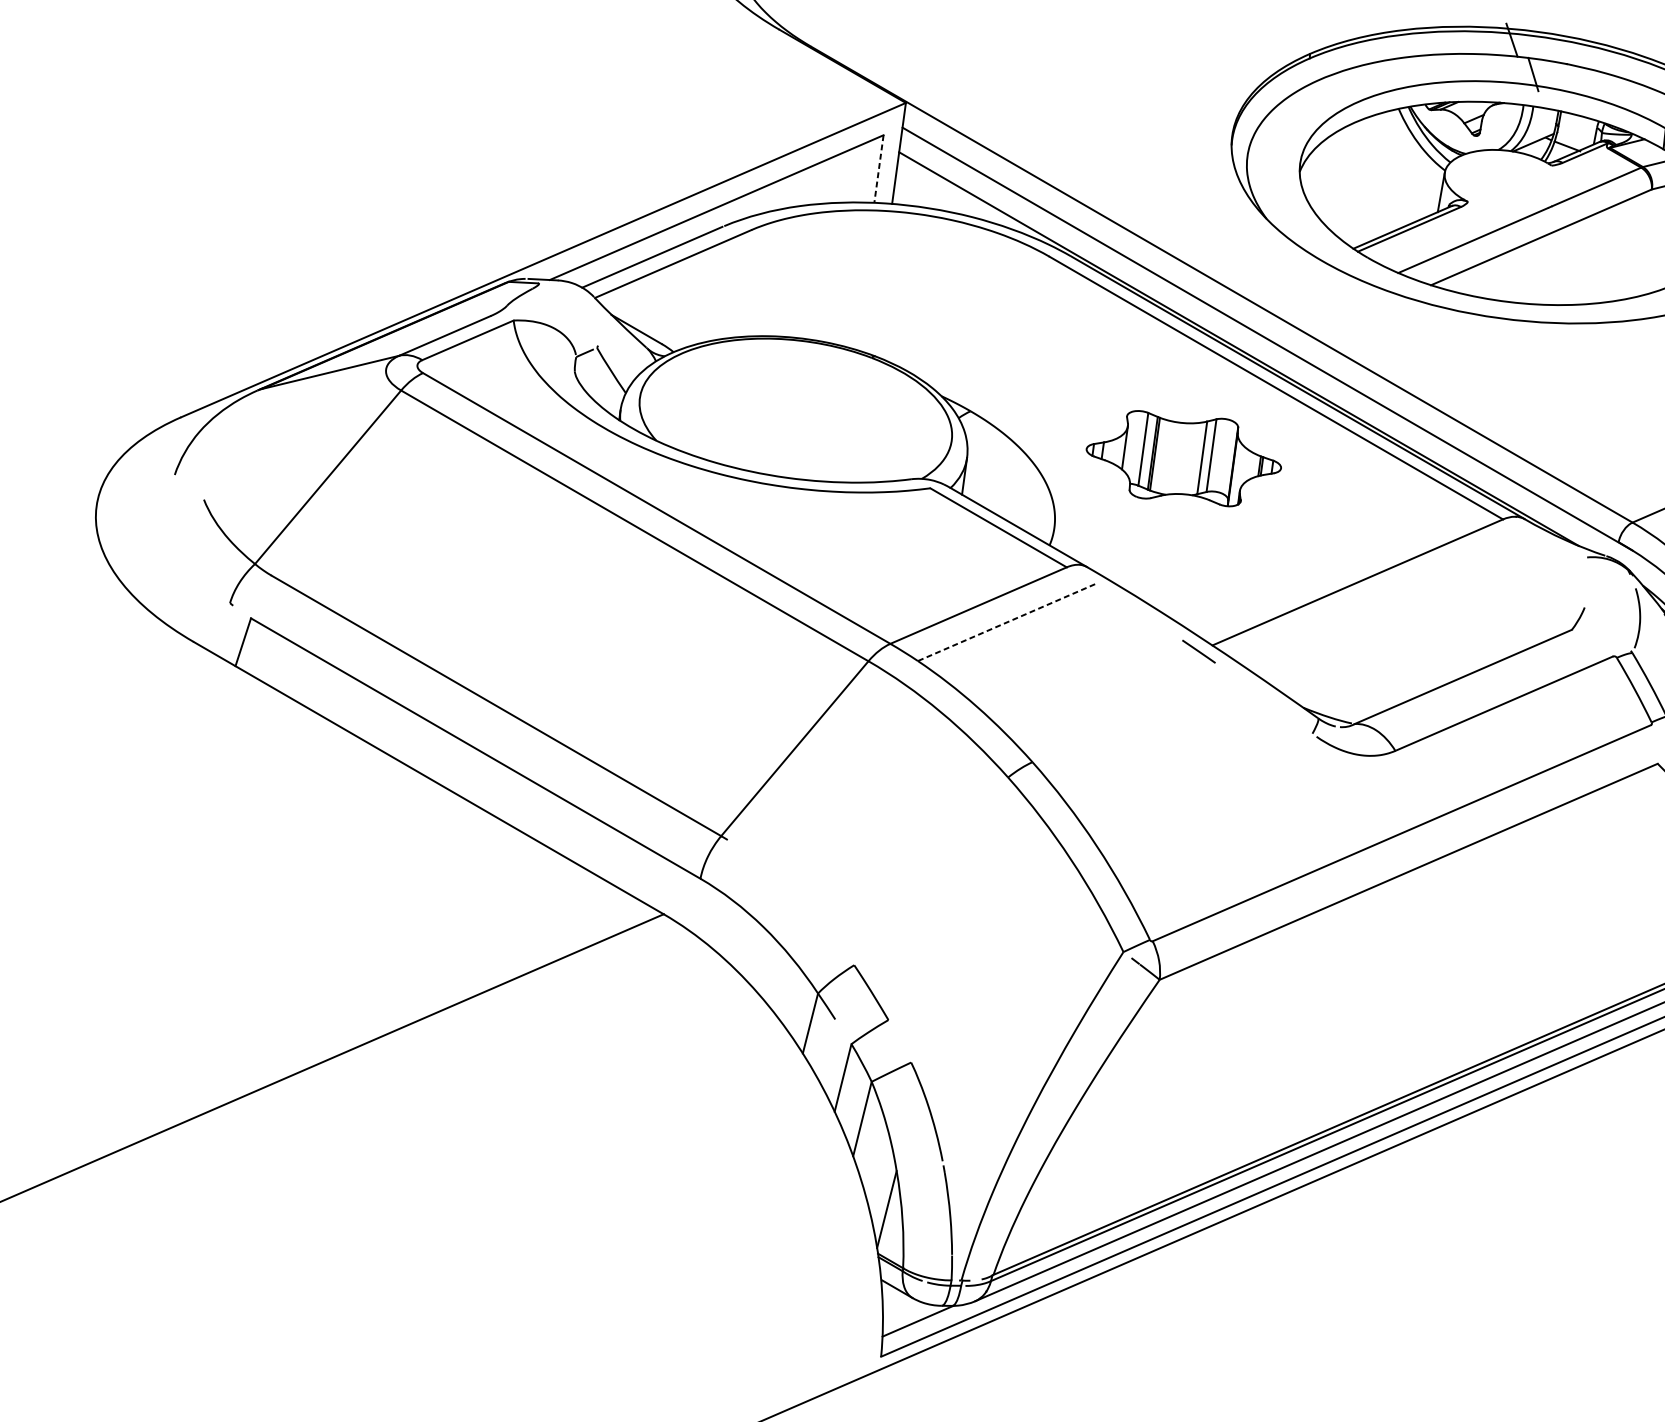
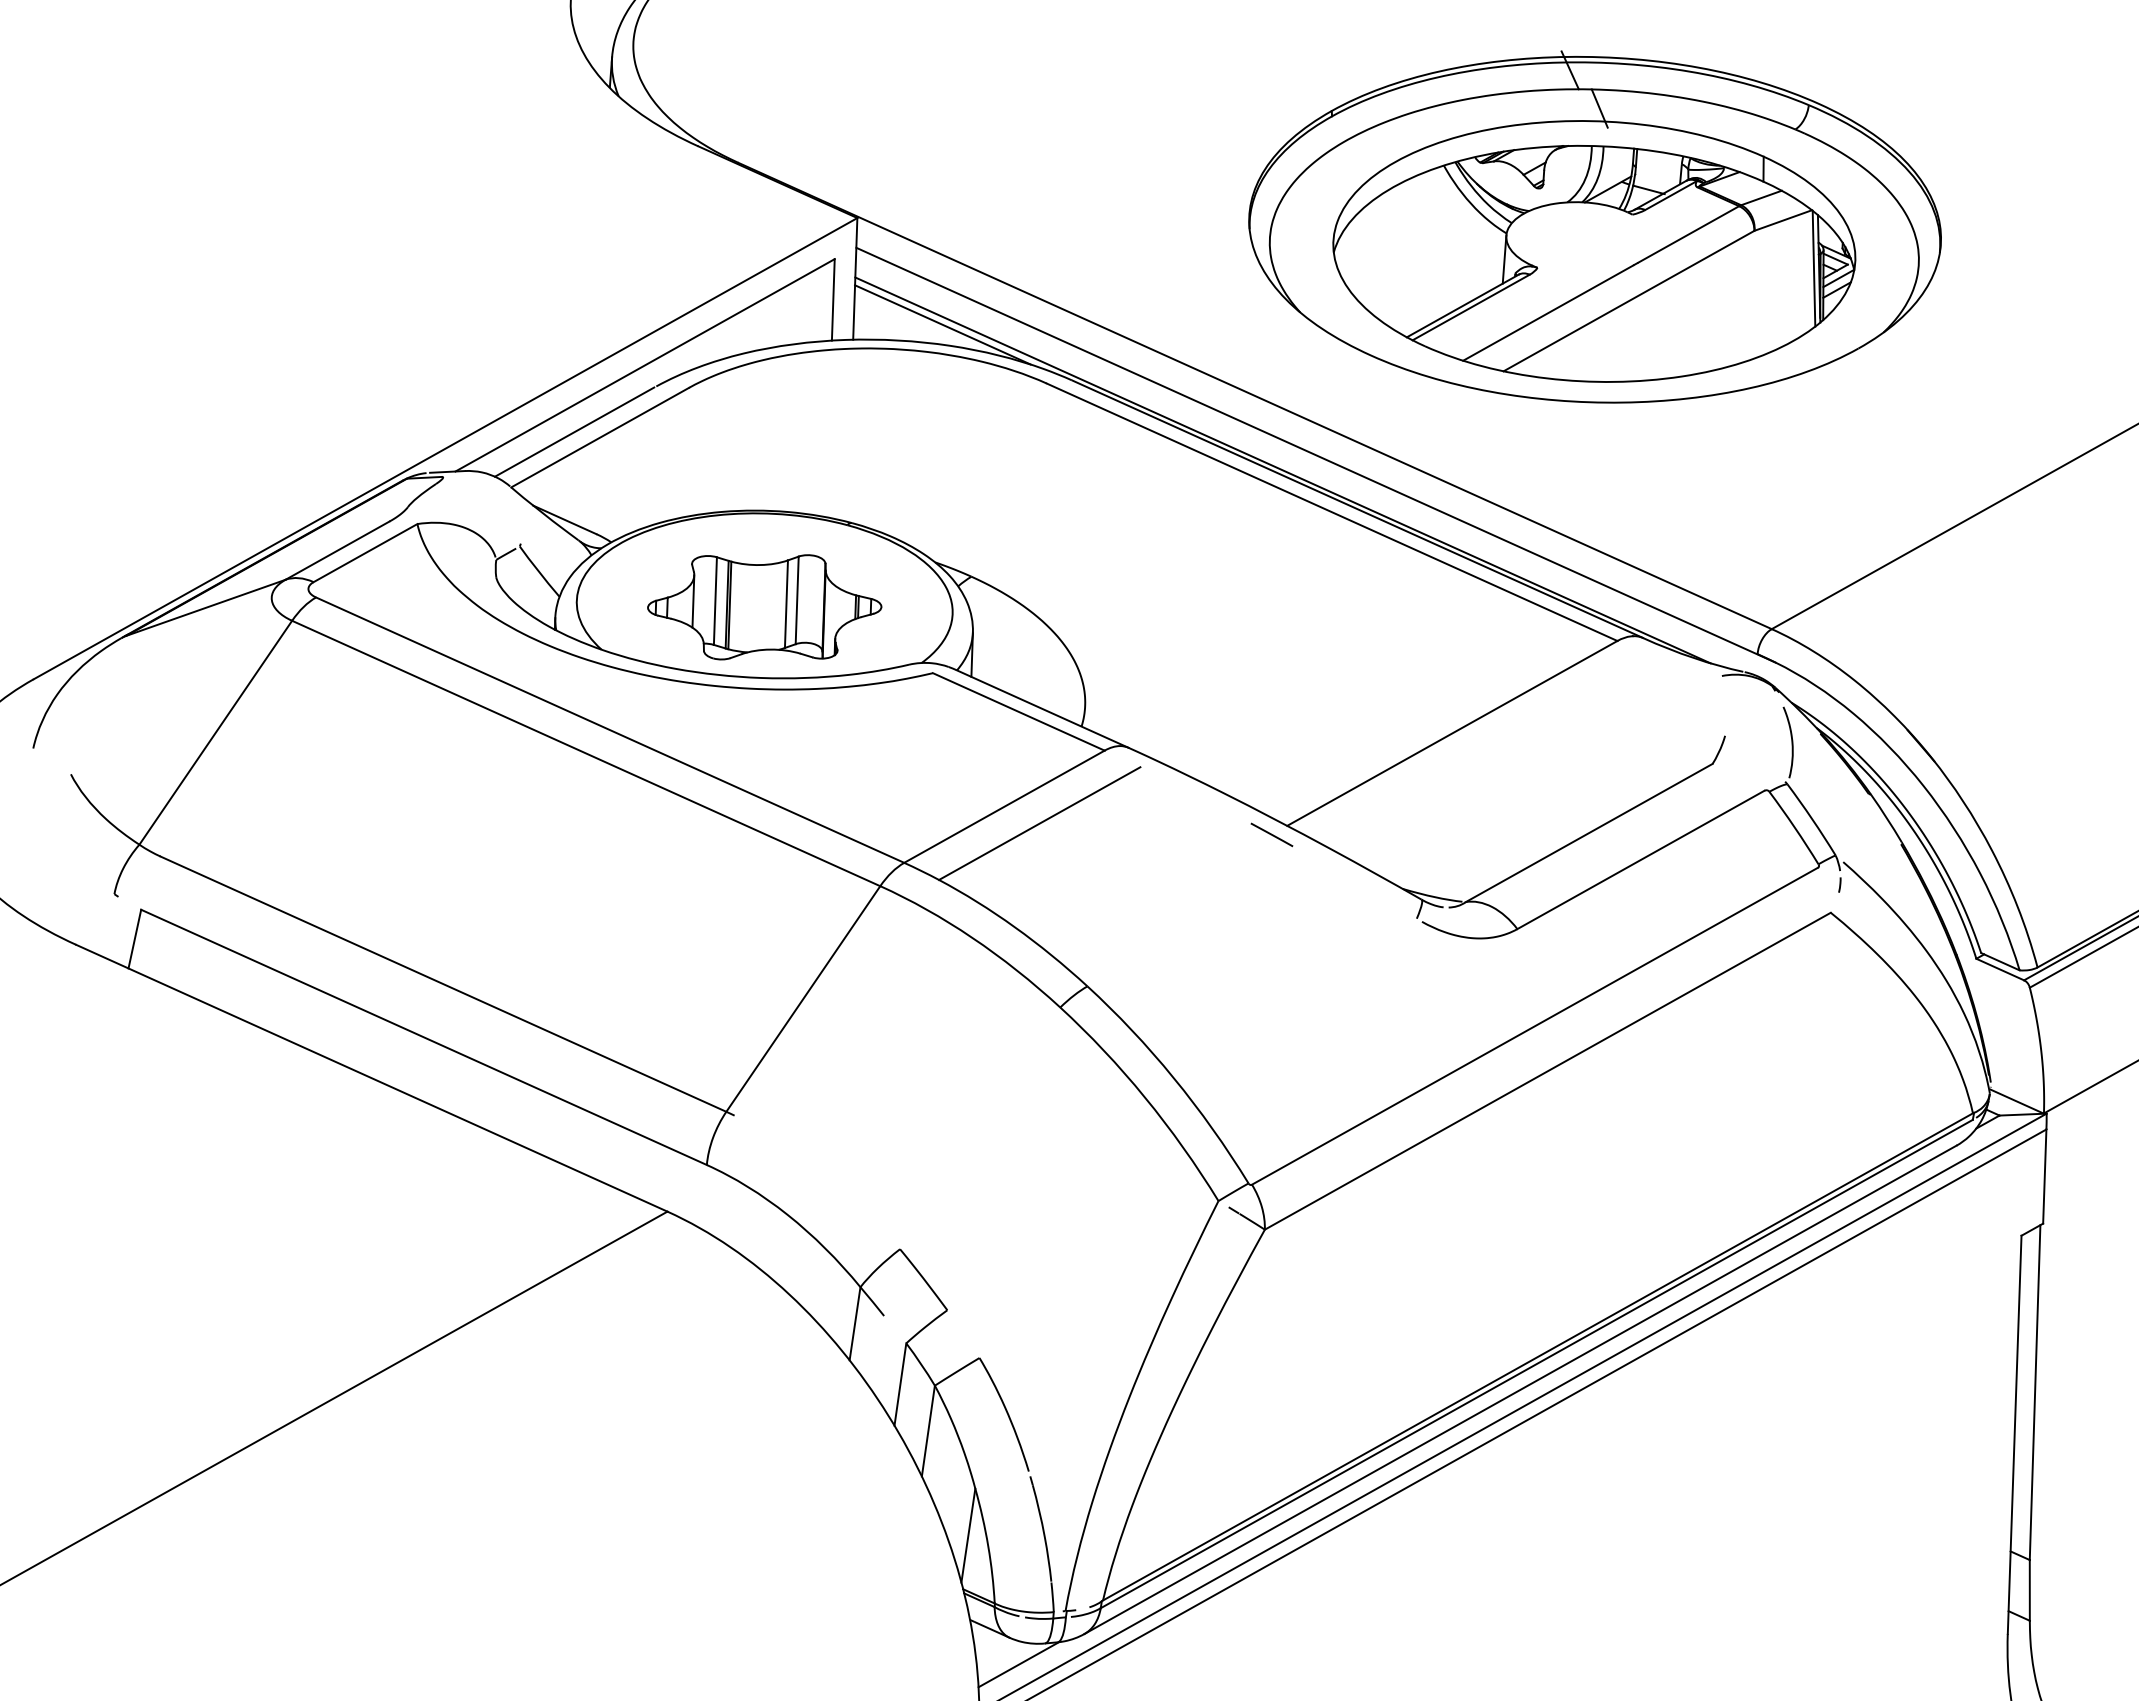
line: (879, 168) -> (833, 299), dashed -> solid
line: (967, 198) -> (942, 324), added
part: (1183, 458) -> (764, 607), moved
line: (1006, 622) -> (1039, 823), dashed -> solid

